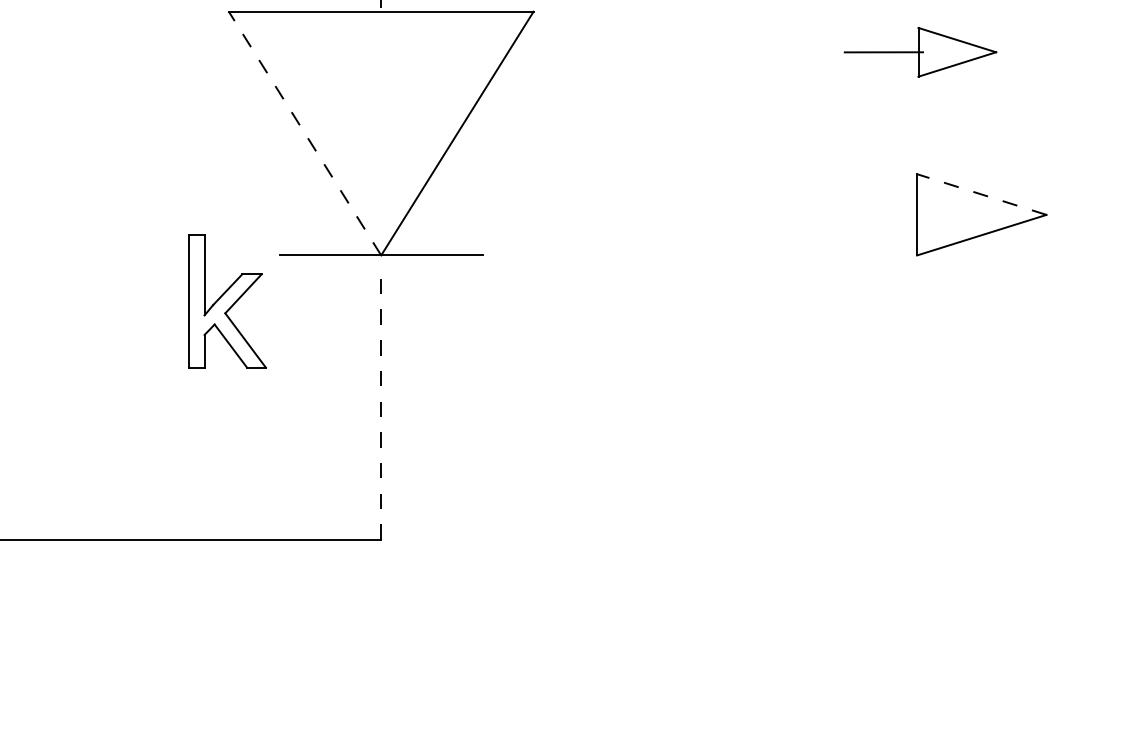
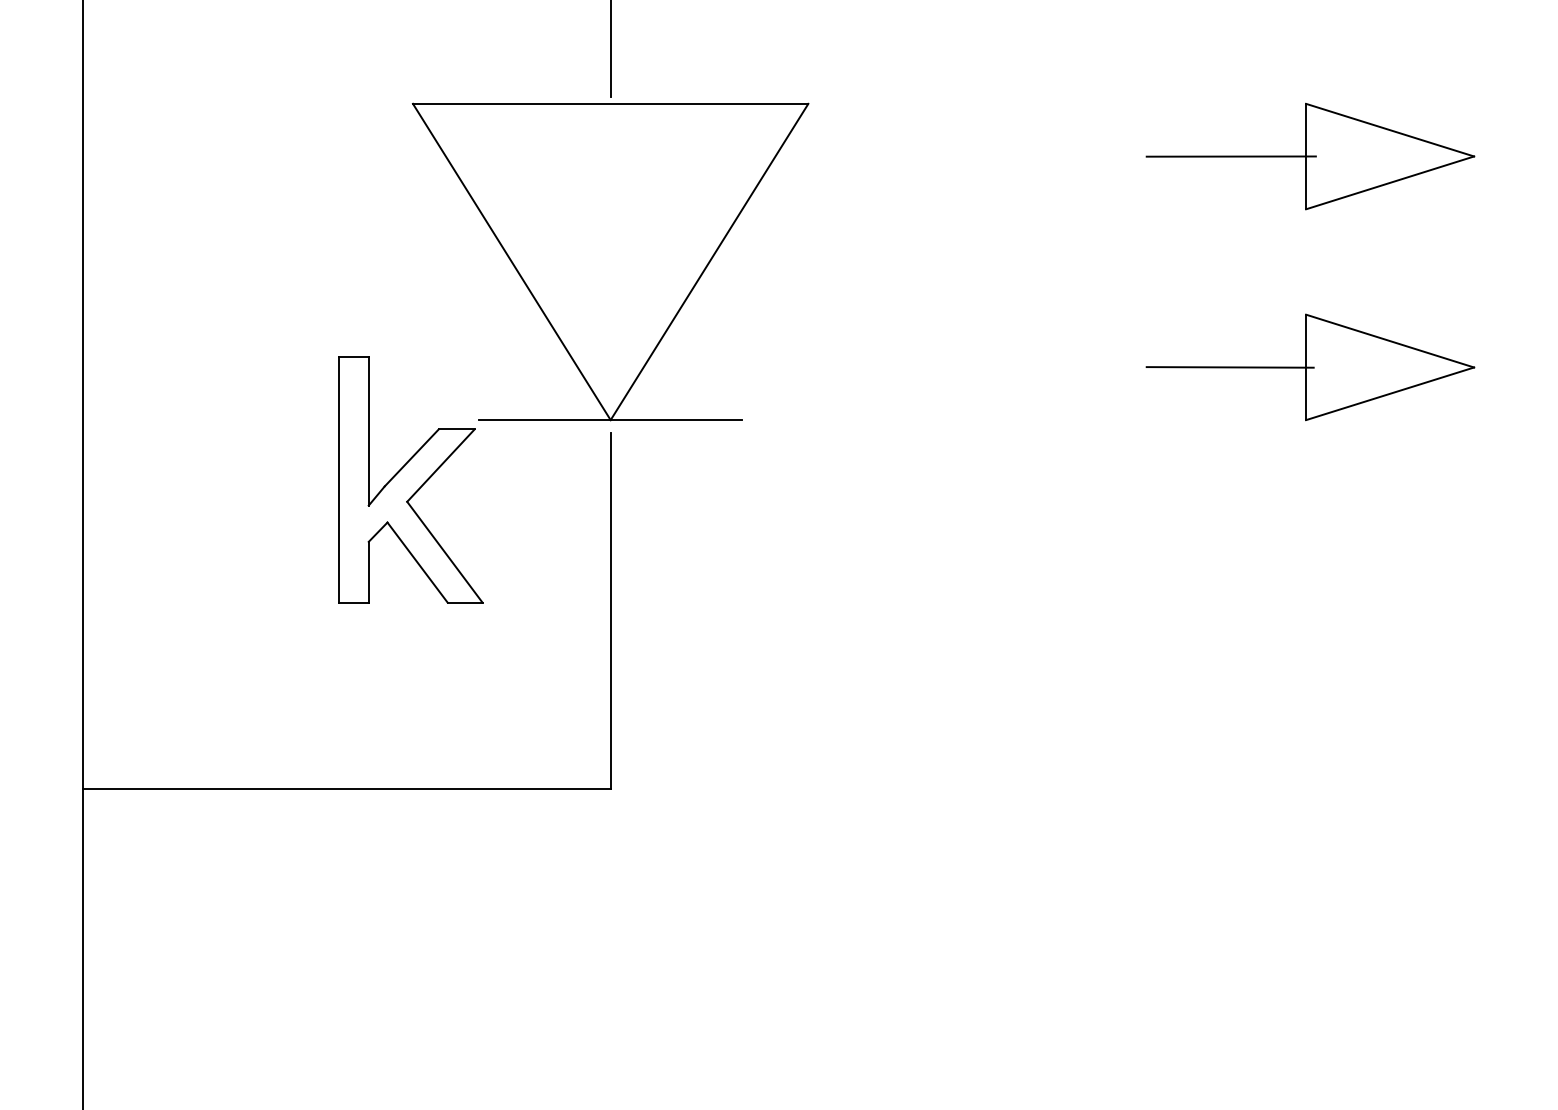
part: (920, 52) -> (1310, 156), size x1.67
line: (304, 133) -> (511, 261), dashed -> solid
line: (981, 194) -> (1389, 340), dashed -> solid
line: (858, 214) -> (1229, 367), added
part: (226, 301) -> (410, 479), size x1.43
line: (381, 402) -> (610, 611), dashed -> solid

